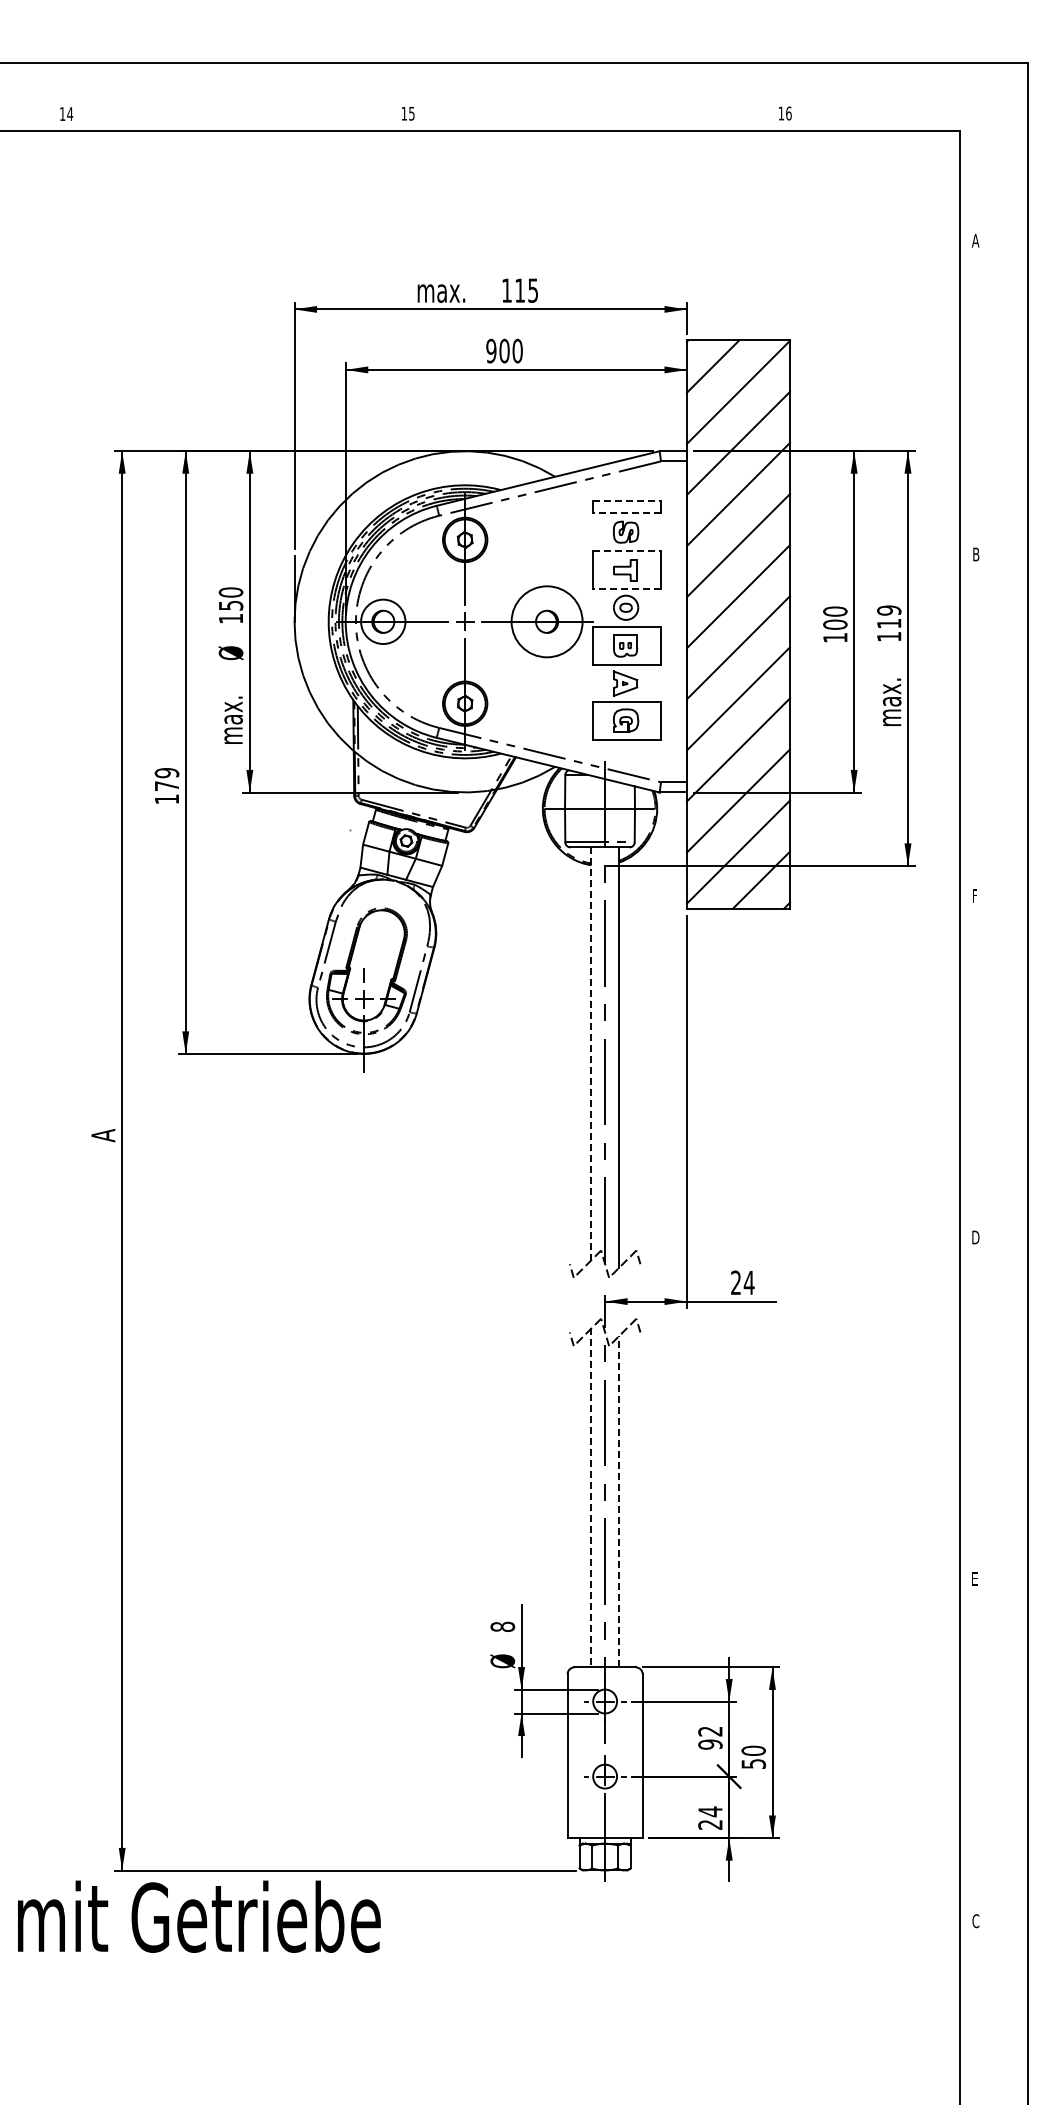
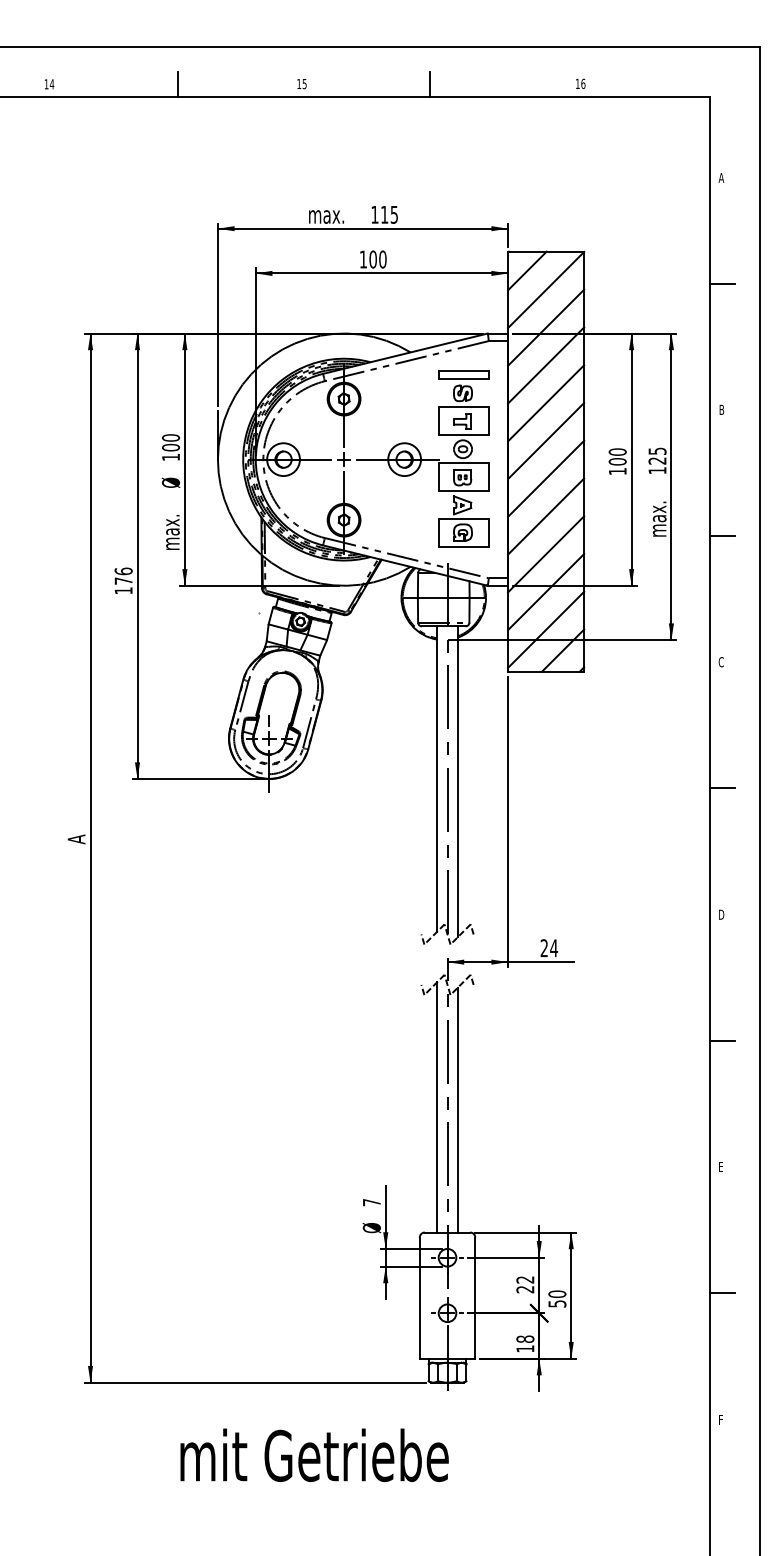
line: (239, 114) -> (177, 84), added
line: (581, 114) -> (430, 84), added
text: (491, 350) -> (363, 259), 900 -> 100
line: (977, 383) -> (722, 283), added
line: (627, 501) -> (464, 370), dashed -> solid
line: (627, 513) -> (464, 379), dashed -> solid
line: (627, 551) -> (464, 407), dashed -> solid
line: (627, 588) -> (464, 435), dashed -> solid
text: (230, 605) -> (170, 447), 150 -> 100
text: (888, 616) -> (657, 455), 119 -> 125
circle: (546, 621) -> (404, 459), size x0.62
line: (977, 725) -> (722, 536), added
text: (166, 772) -> (123, 571), 179 -> 176
text: (975, 895) -> (721, 661), F -> C
line: (591, 1054) -> (437, 779), dashed -> solid
line: (977, 1066) -> (722, 788), added
line: (977, 1407) -> (722, 1040), added
line: (591, 1498) -> (437, 1107), dashed -> solid
line: (618, 1501) -> (457, 1109), dashed -> solid
text: (502, 1626) -> (371, 1202), 8 -> 7
text: (710, 1744) -> (525, 1289), 92 -> 22
line: (977, 1749) -> (722, 1293), added
text: (710, 1817) -> (525, 1343), 24 -> 18
text: (199, 1916) -> (314, 1455), moved
text: (975, 1921) -> (721, 1420), C -> F

